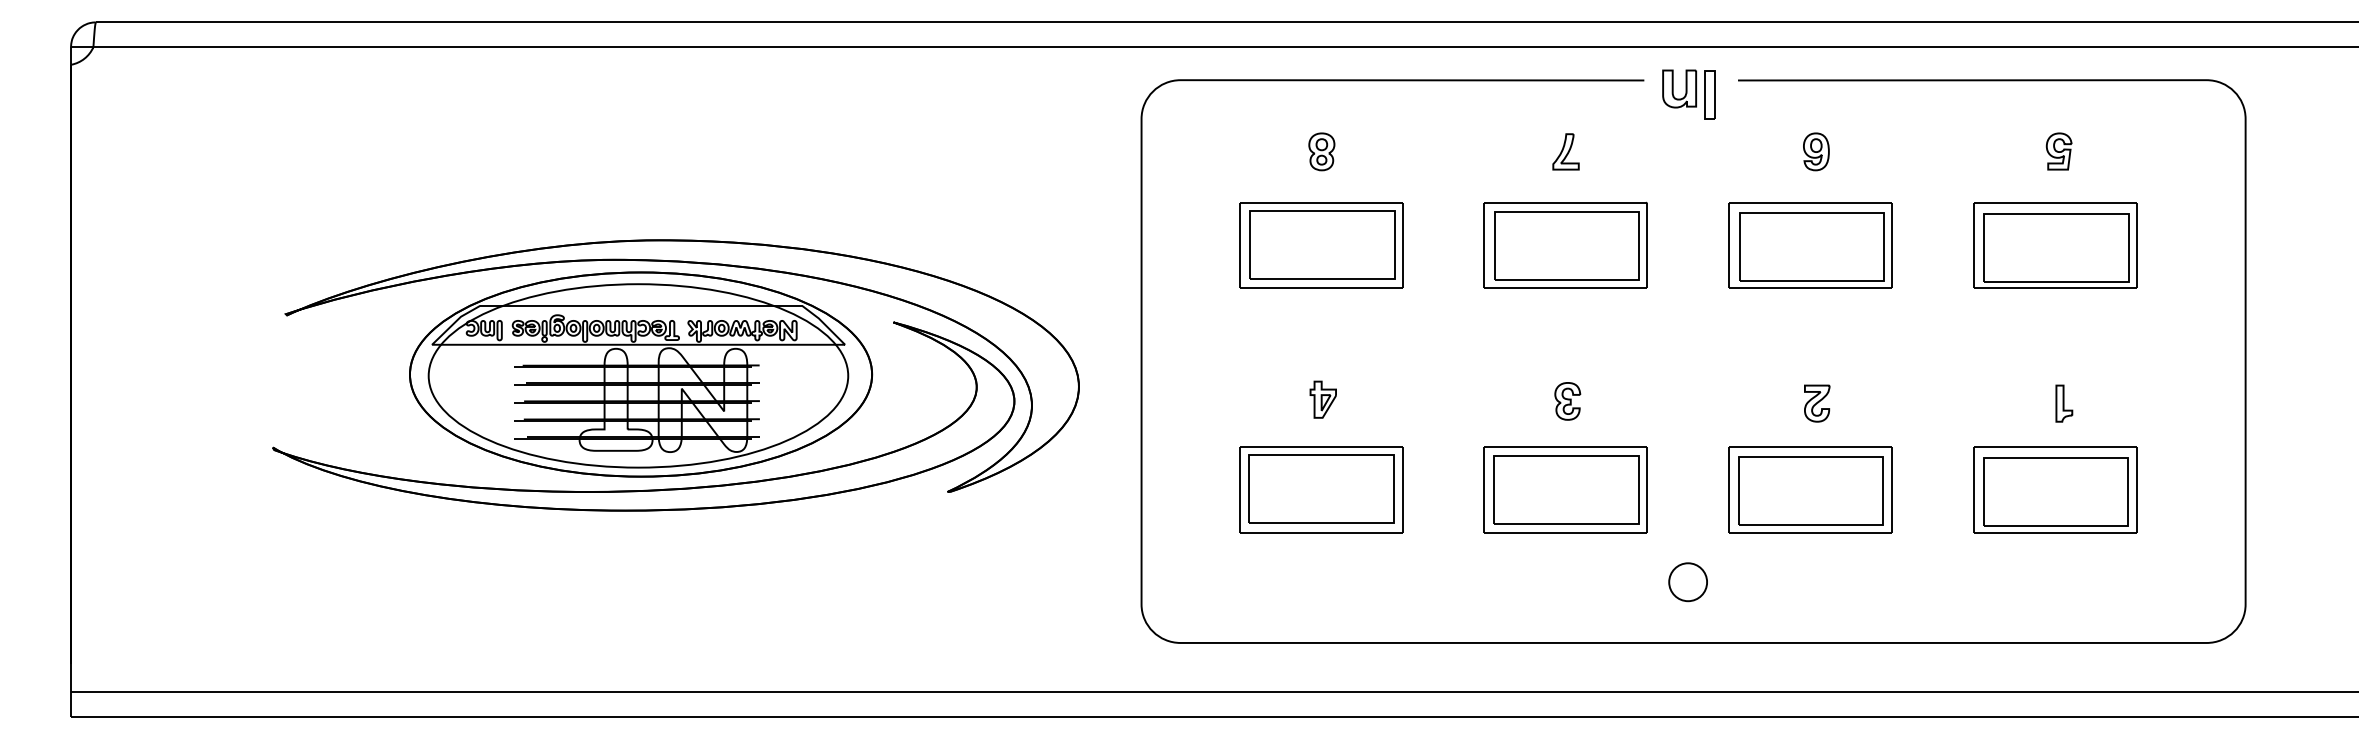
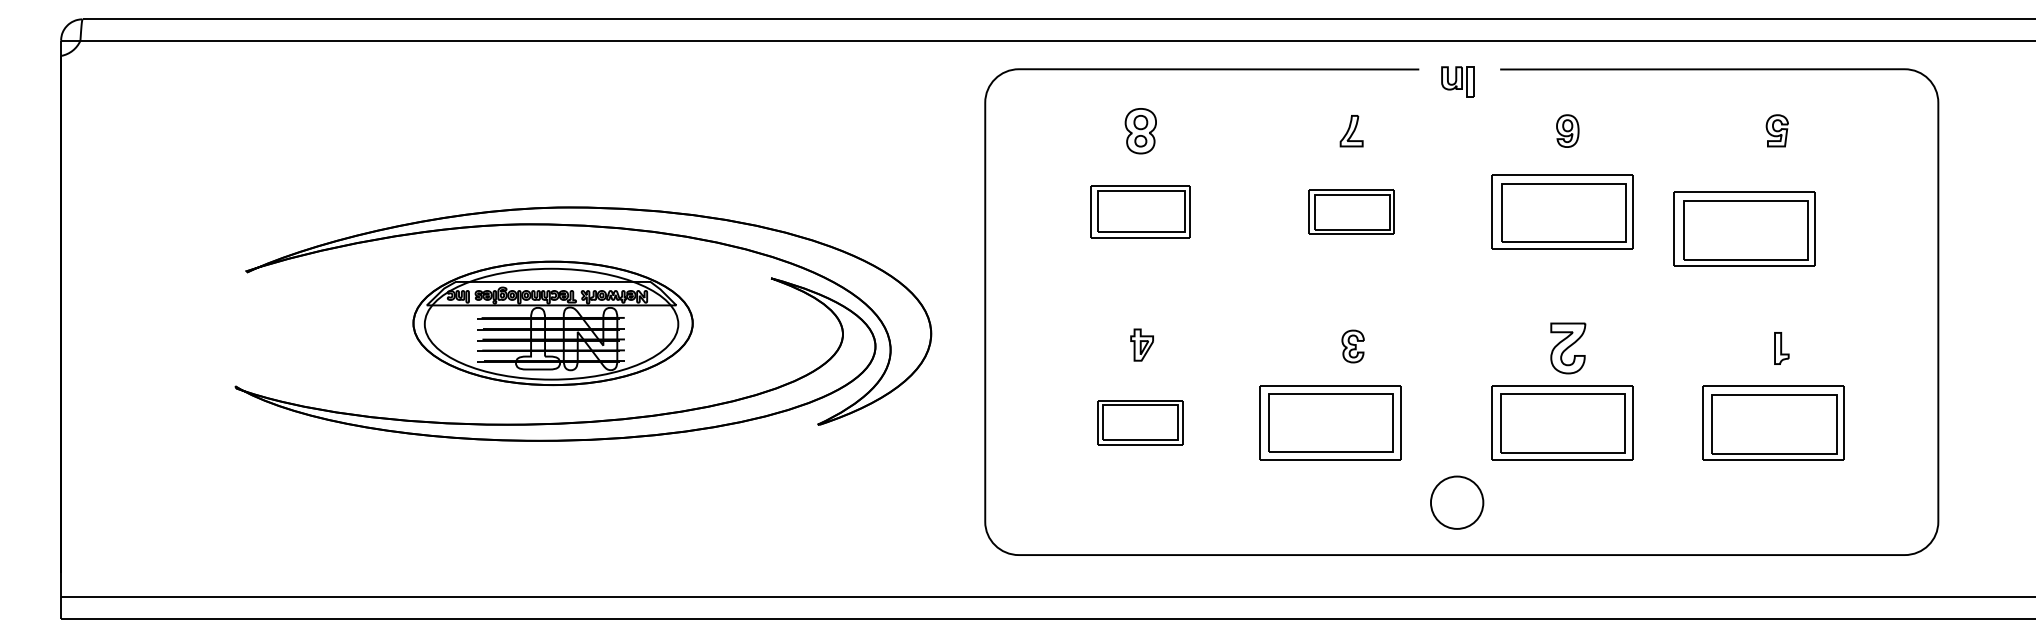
part: (1688, 94) -> (1457, 81), size x0.7
part: (1321, 151) -> (1140, 130), size x1.4
part: (1321, 244) -> (1140, 211), size x0.7
part: (1565, 244) -> (1351, 211), size x0.6
part: (2054, 244) -> (1744, 228), moved
part: (640, 374) -> (552, 323), size x0.7
part: (1817, 403) -> (1568, 348), size x1.6
part: (1321, 489) -> (1140, 422), size x0.6
part: (1565, 489) -> (1330, 422), moved
part: (1687, 582) -> (1456, 502), size x1.6

